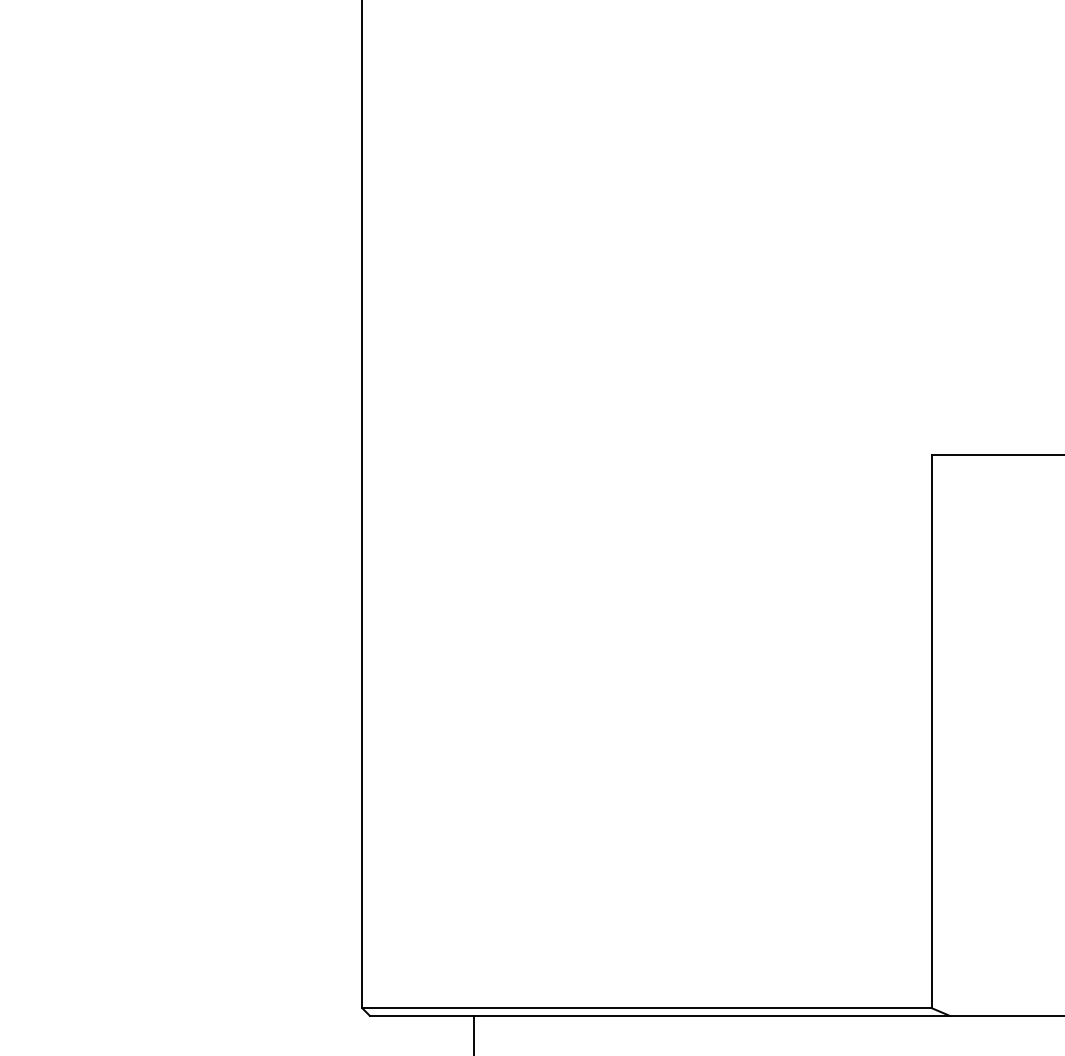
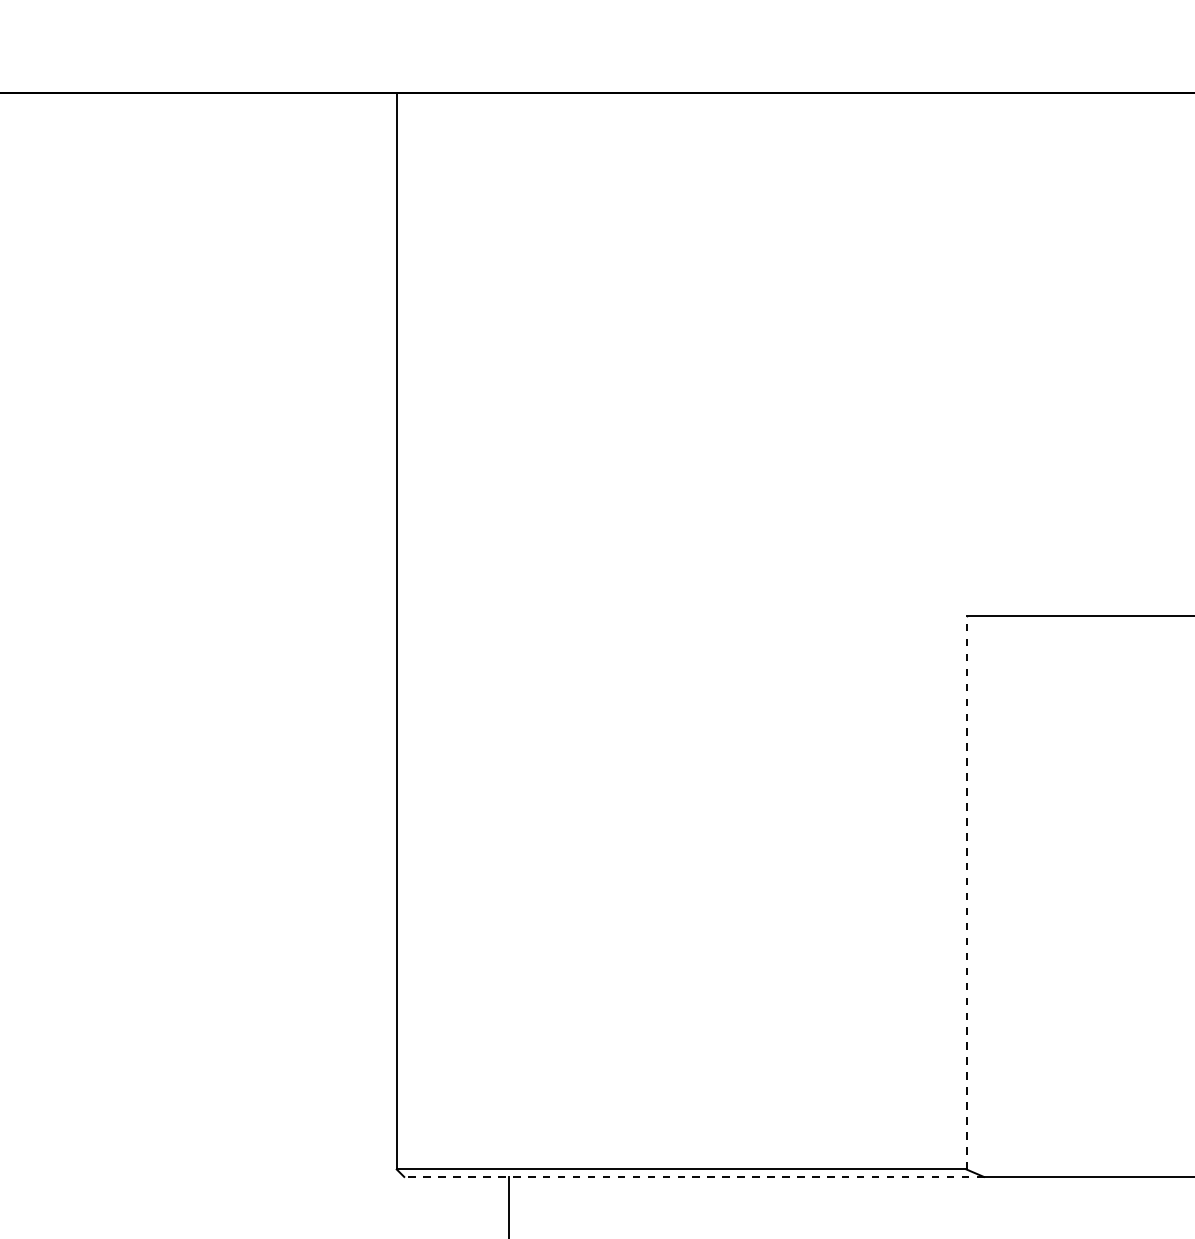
line: (932, 731) -> (966, 892), solid -> dashed
line: (660, 1015) -> (694, 1176), solid -> dashed

